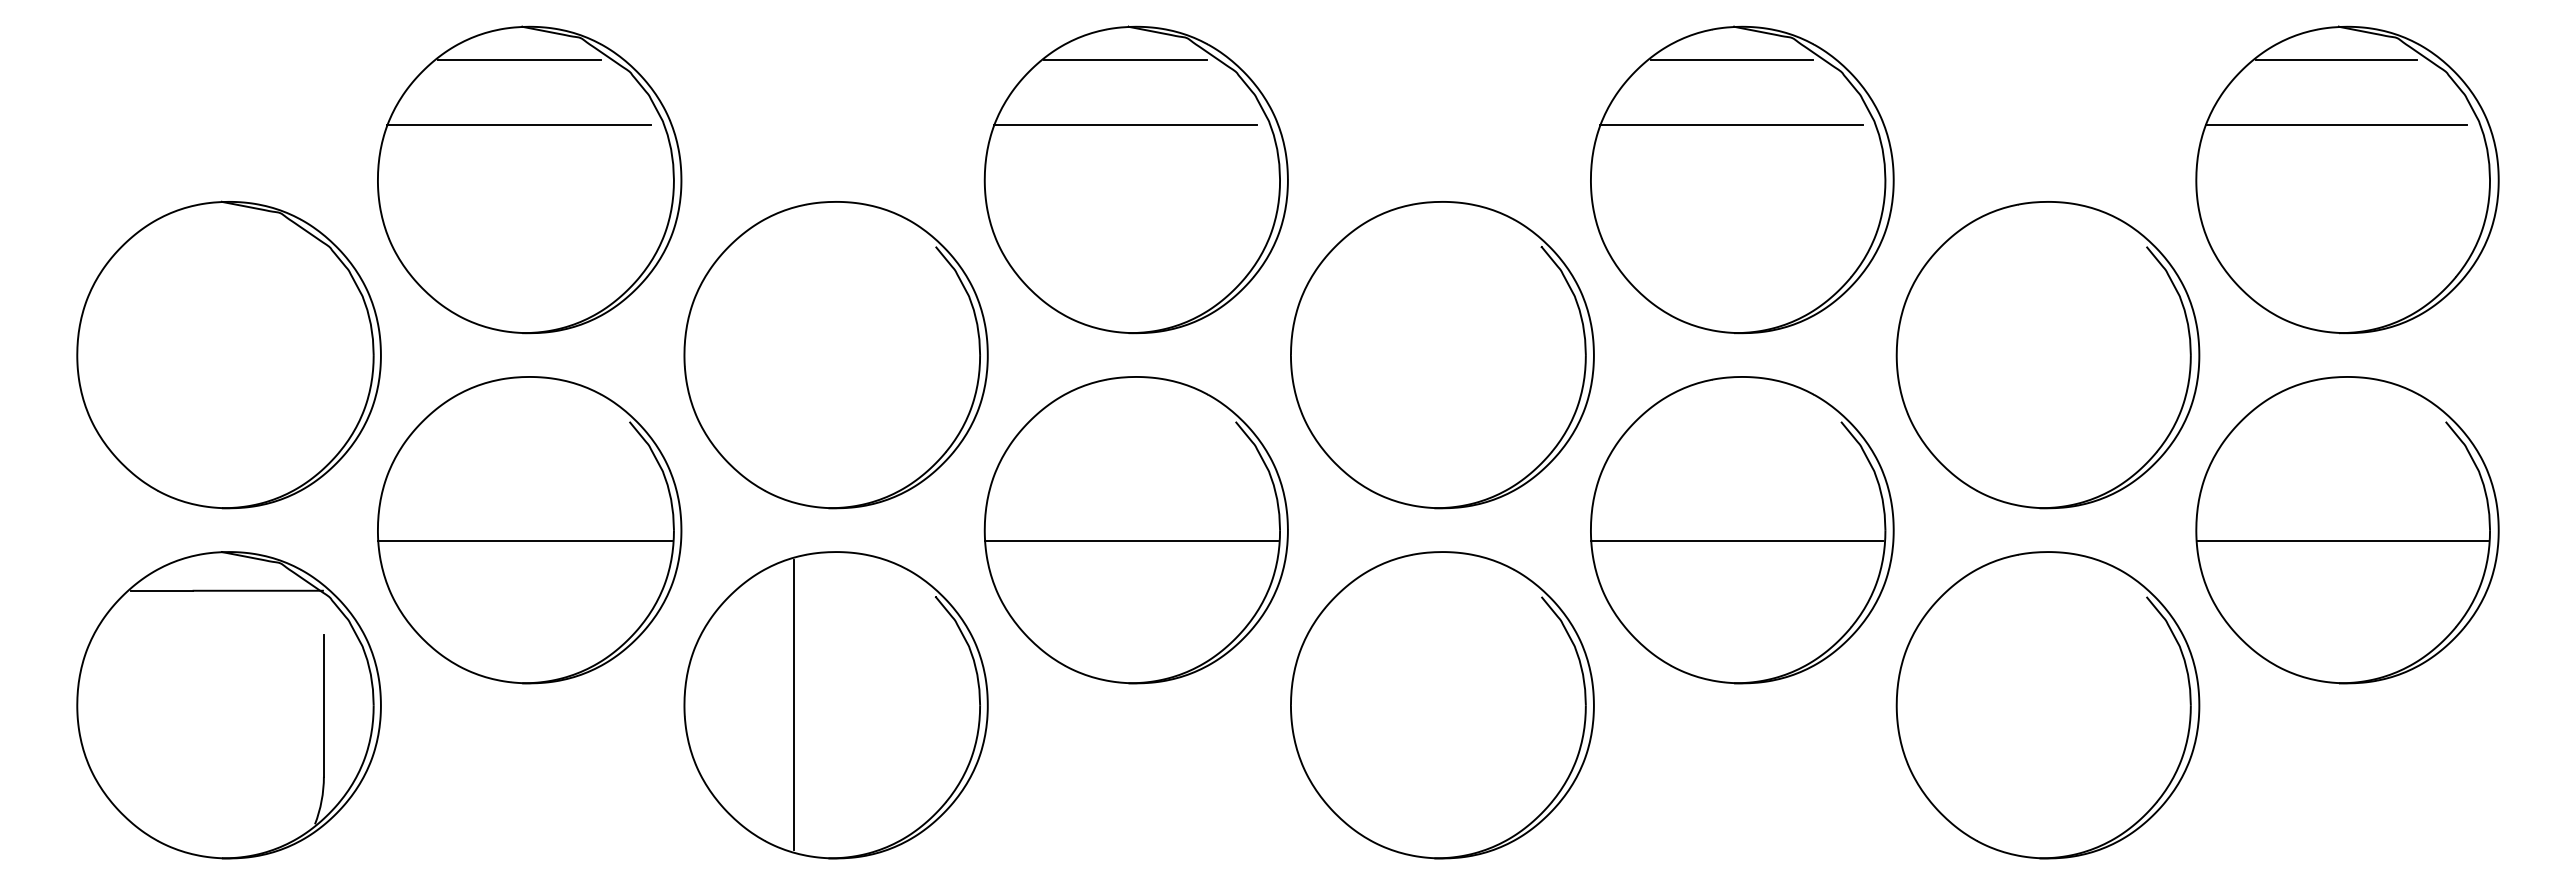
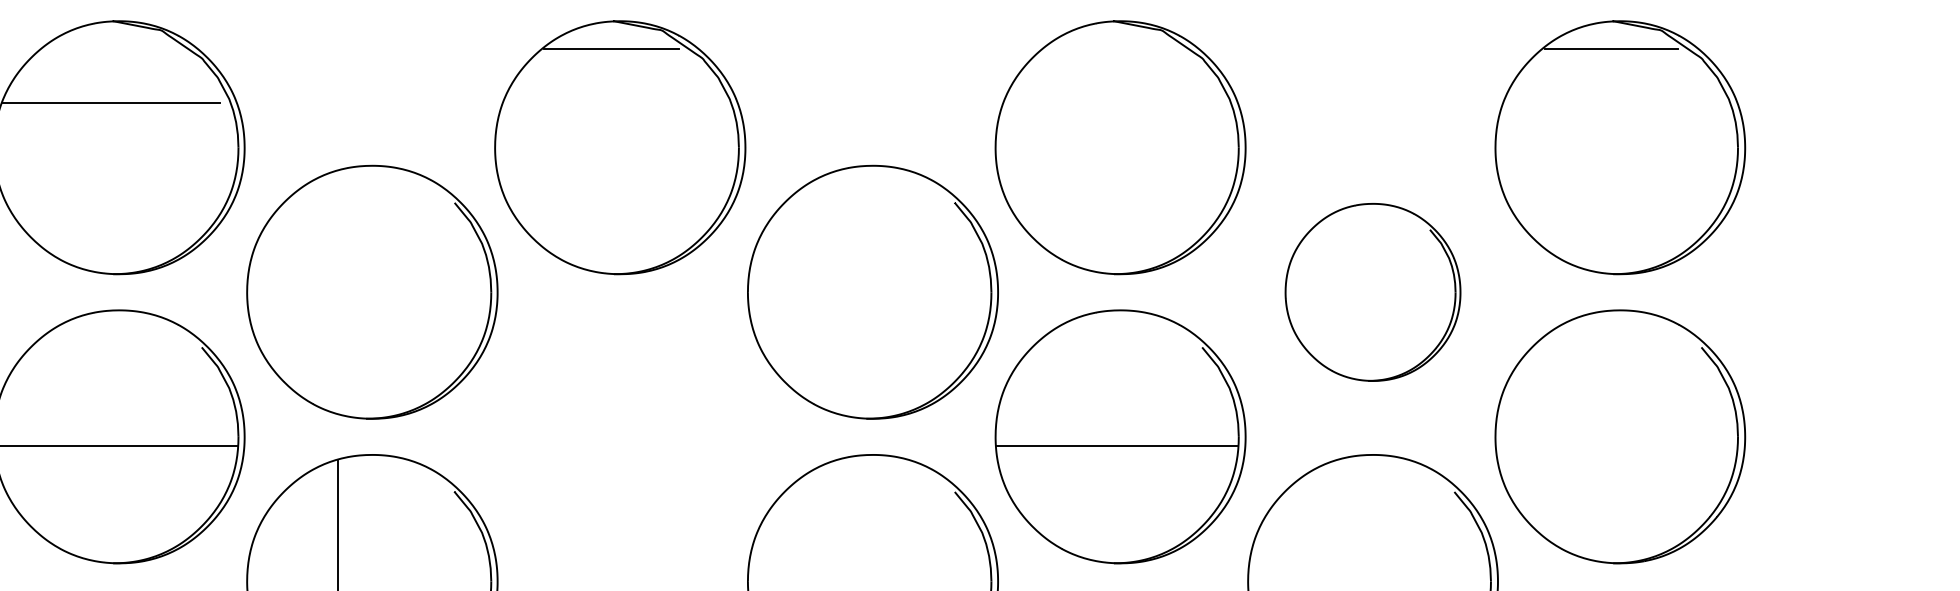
line: (518, 59) -> (110, 48), removed
line: (1731, 59) -> (1111, 48), removed
line: (1125, 125) -> (611, 102), removed
line: (1731, 125) -> (1111, 102), removed
line: (2336, 125) -> (1611, 102), removed
part: (2047, 355) -> (1372, 292), size x0.7
part: (1135, 530) -> (619, 437), removed
line: (2341, 541) -> (1615, 446), removed

